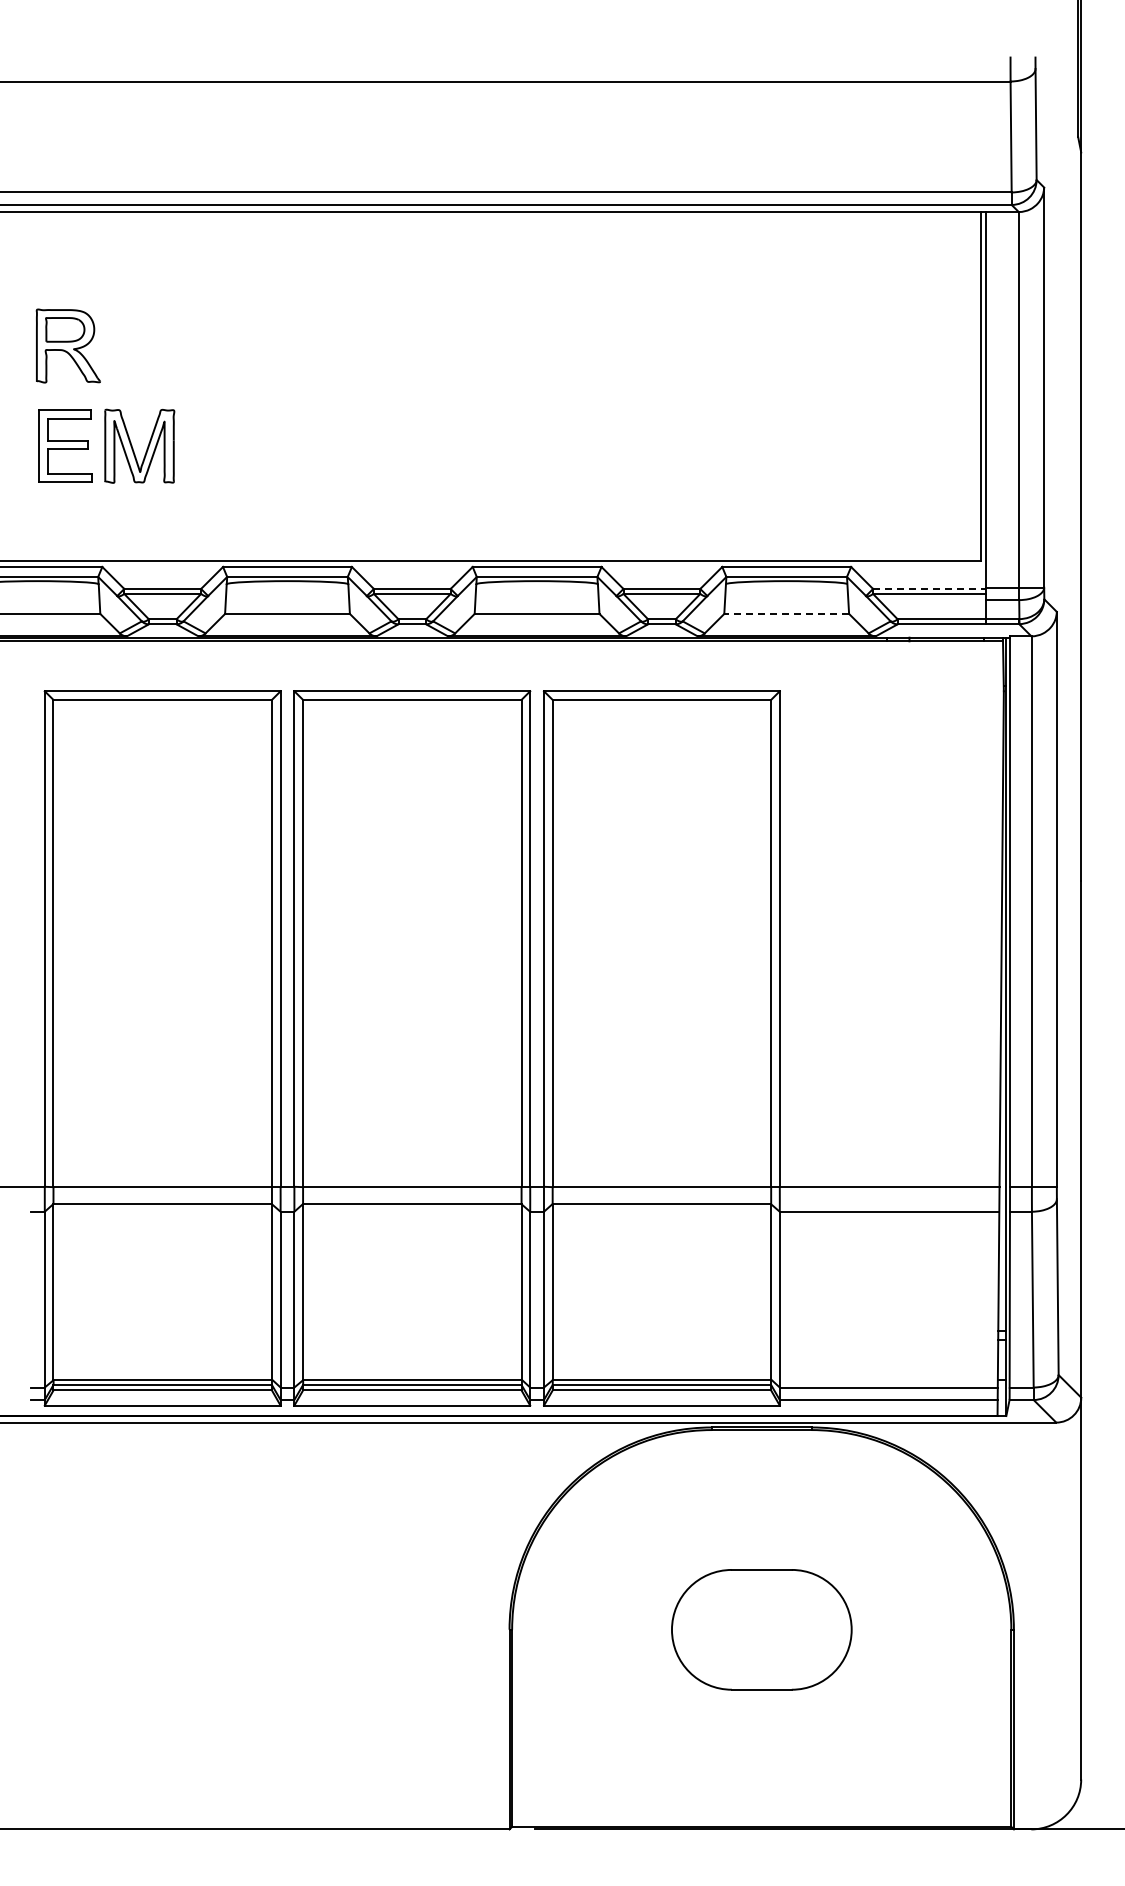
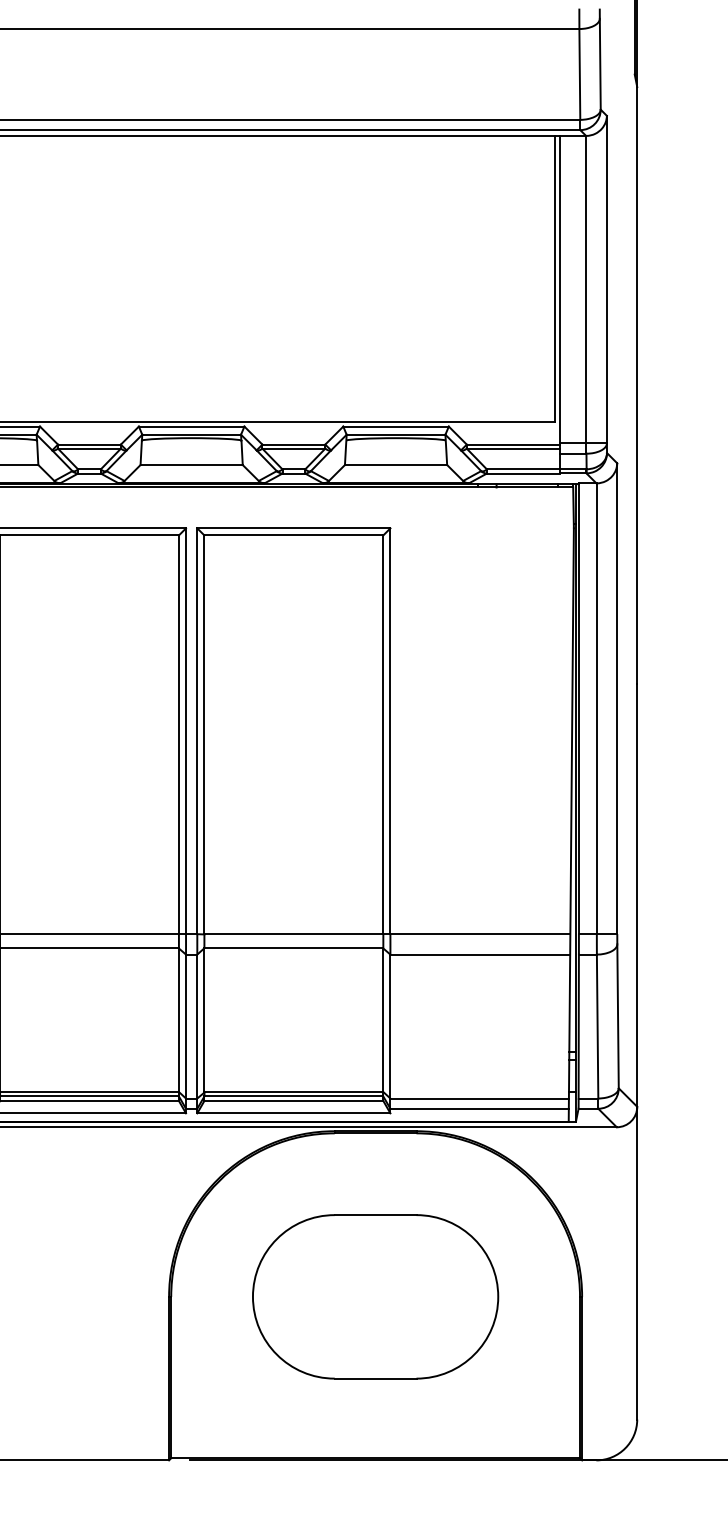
line: (929, 588) -> (512, 444), dashed -> solid
line: (786, 613) -> (395, 464), dashed -> solid
part: (761, 1629) -> (375, 1296), size x1.67

